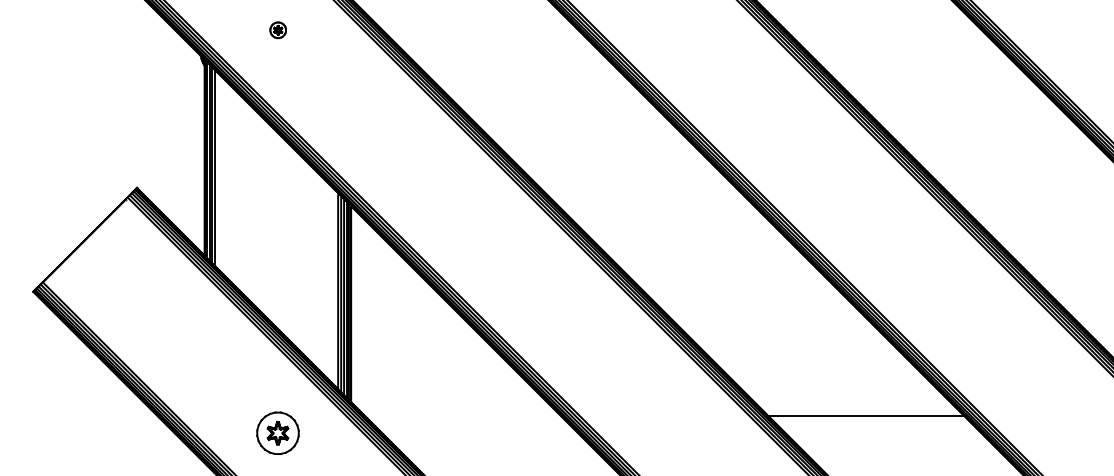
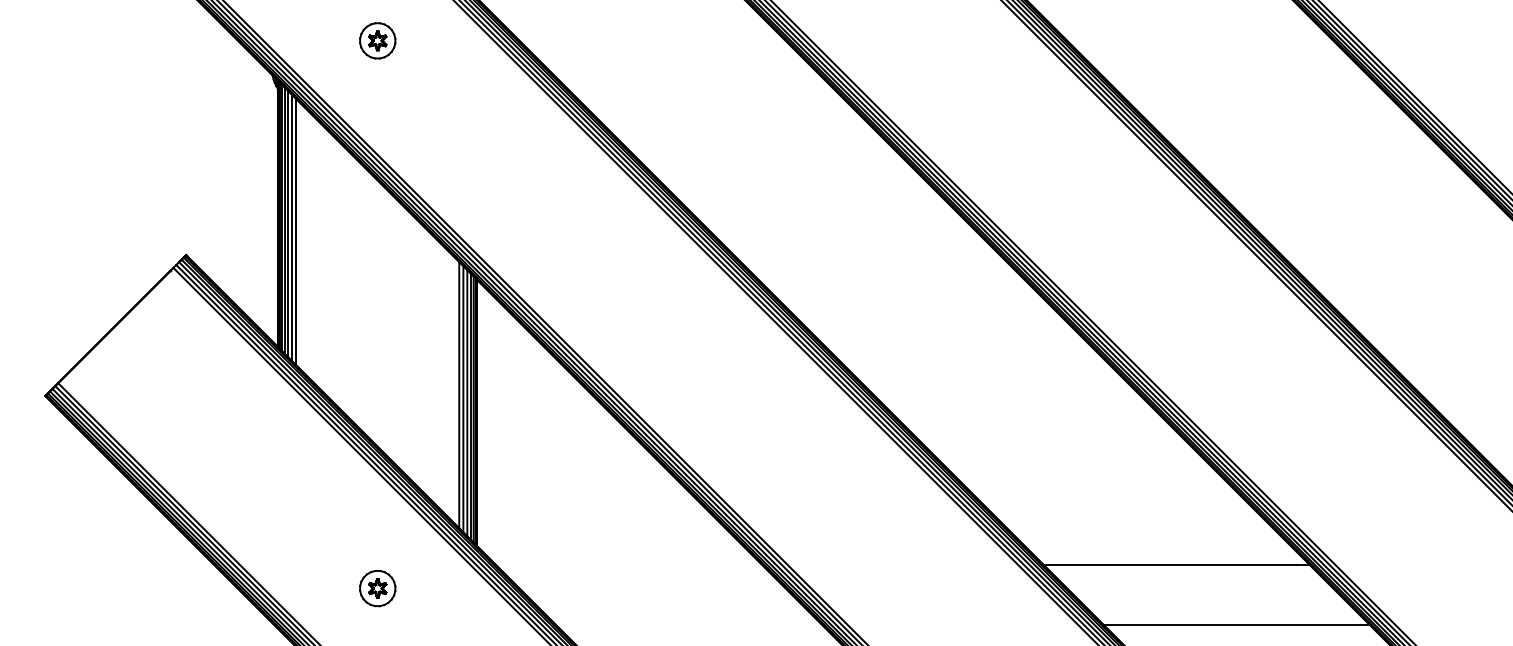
part: (277, 29) -> (377, 40), size x1.67
line: (218, 171) -> (296, 232), added
part: (277, 433) -> (377, 588), size x0.62
line: (910, 459) -> (1236, 624), added

